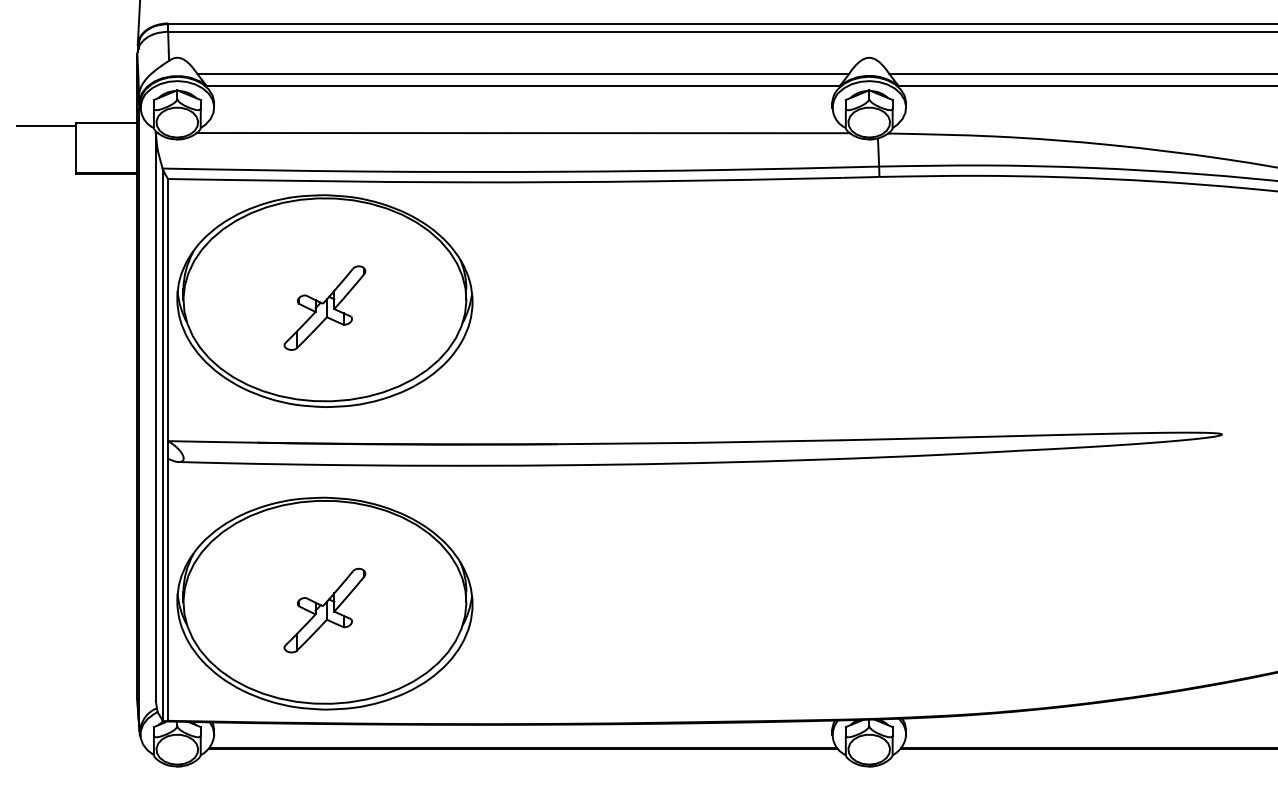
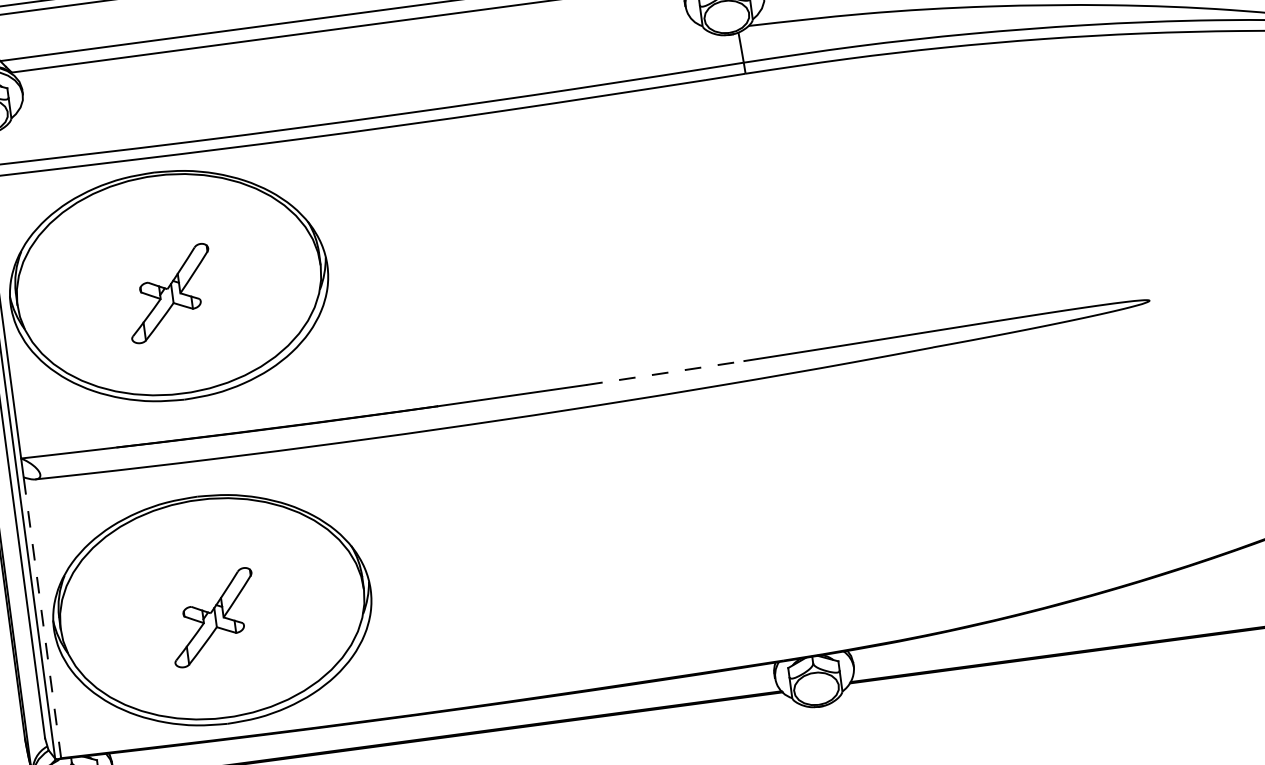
line: (523, 133) -> (357, 78), removed
line: (768, 441) -> (664, 373), solid -> dashed
line: (168, 589) -> (42, 617), solid -> dashed

